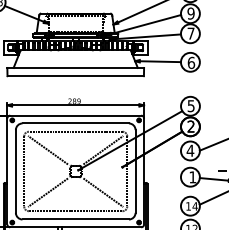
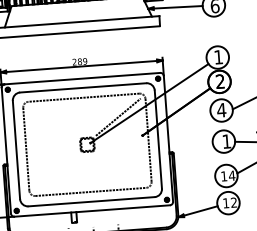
text: (190, 106) -> (217, 57), 5 -> 1
line: (48, 150) -> (53, 122), removed
line: (48, 192) -> (56, 172), removed
line: (103, 192) -> (122, 167), removed

